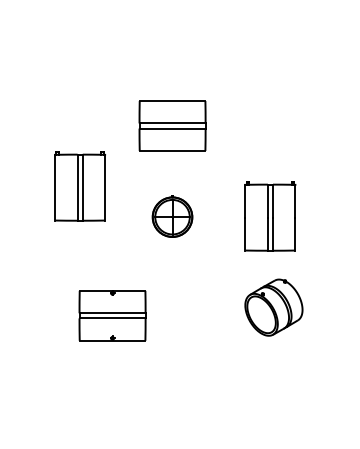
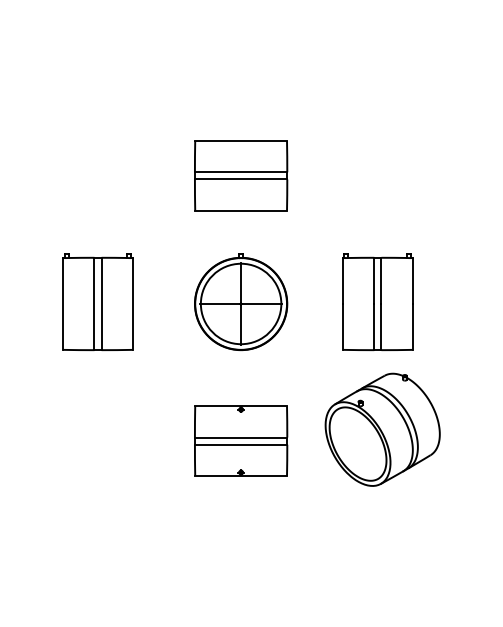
part: (79, 186) -> (97, 302), moved
part: (172, 216) -> (241, 302), size x1.67
part: (273, 307) -> (382, 429), size x1.43
part: (112, 315) -> (241, 440), moved

